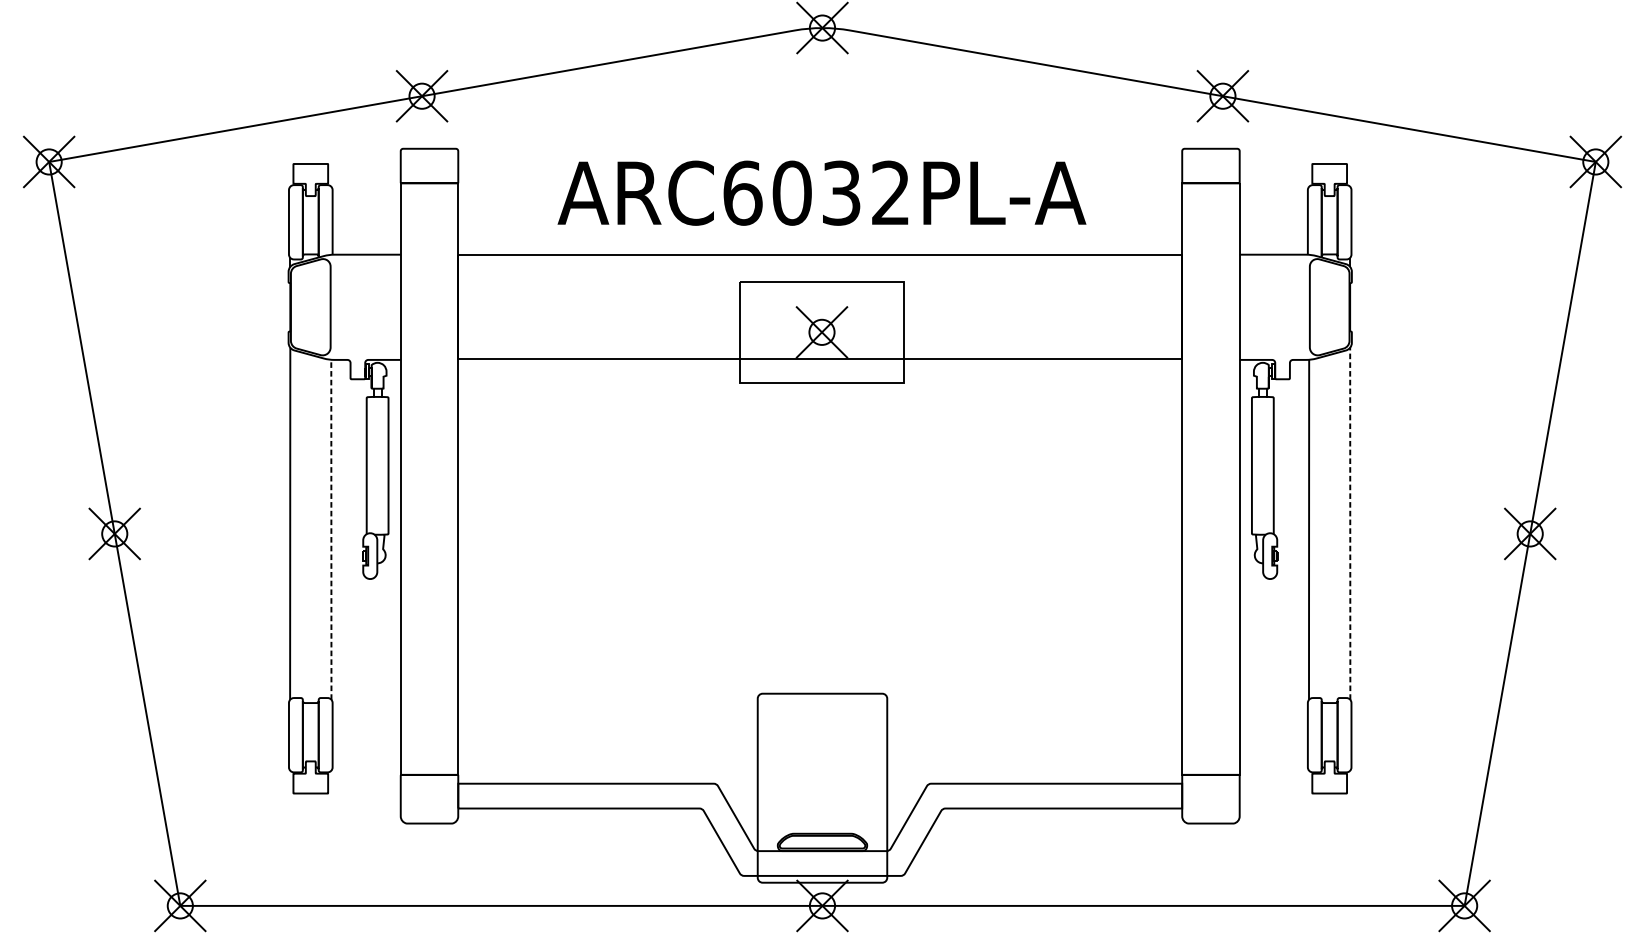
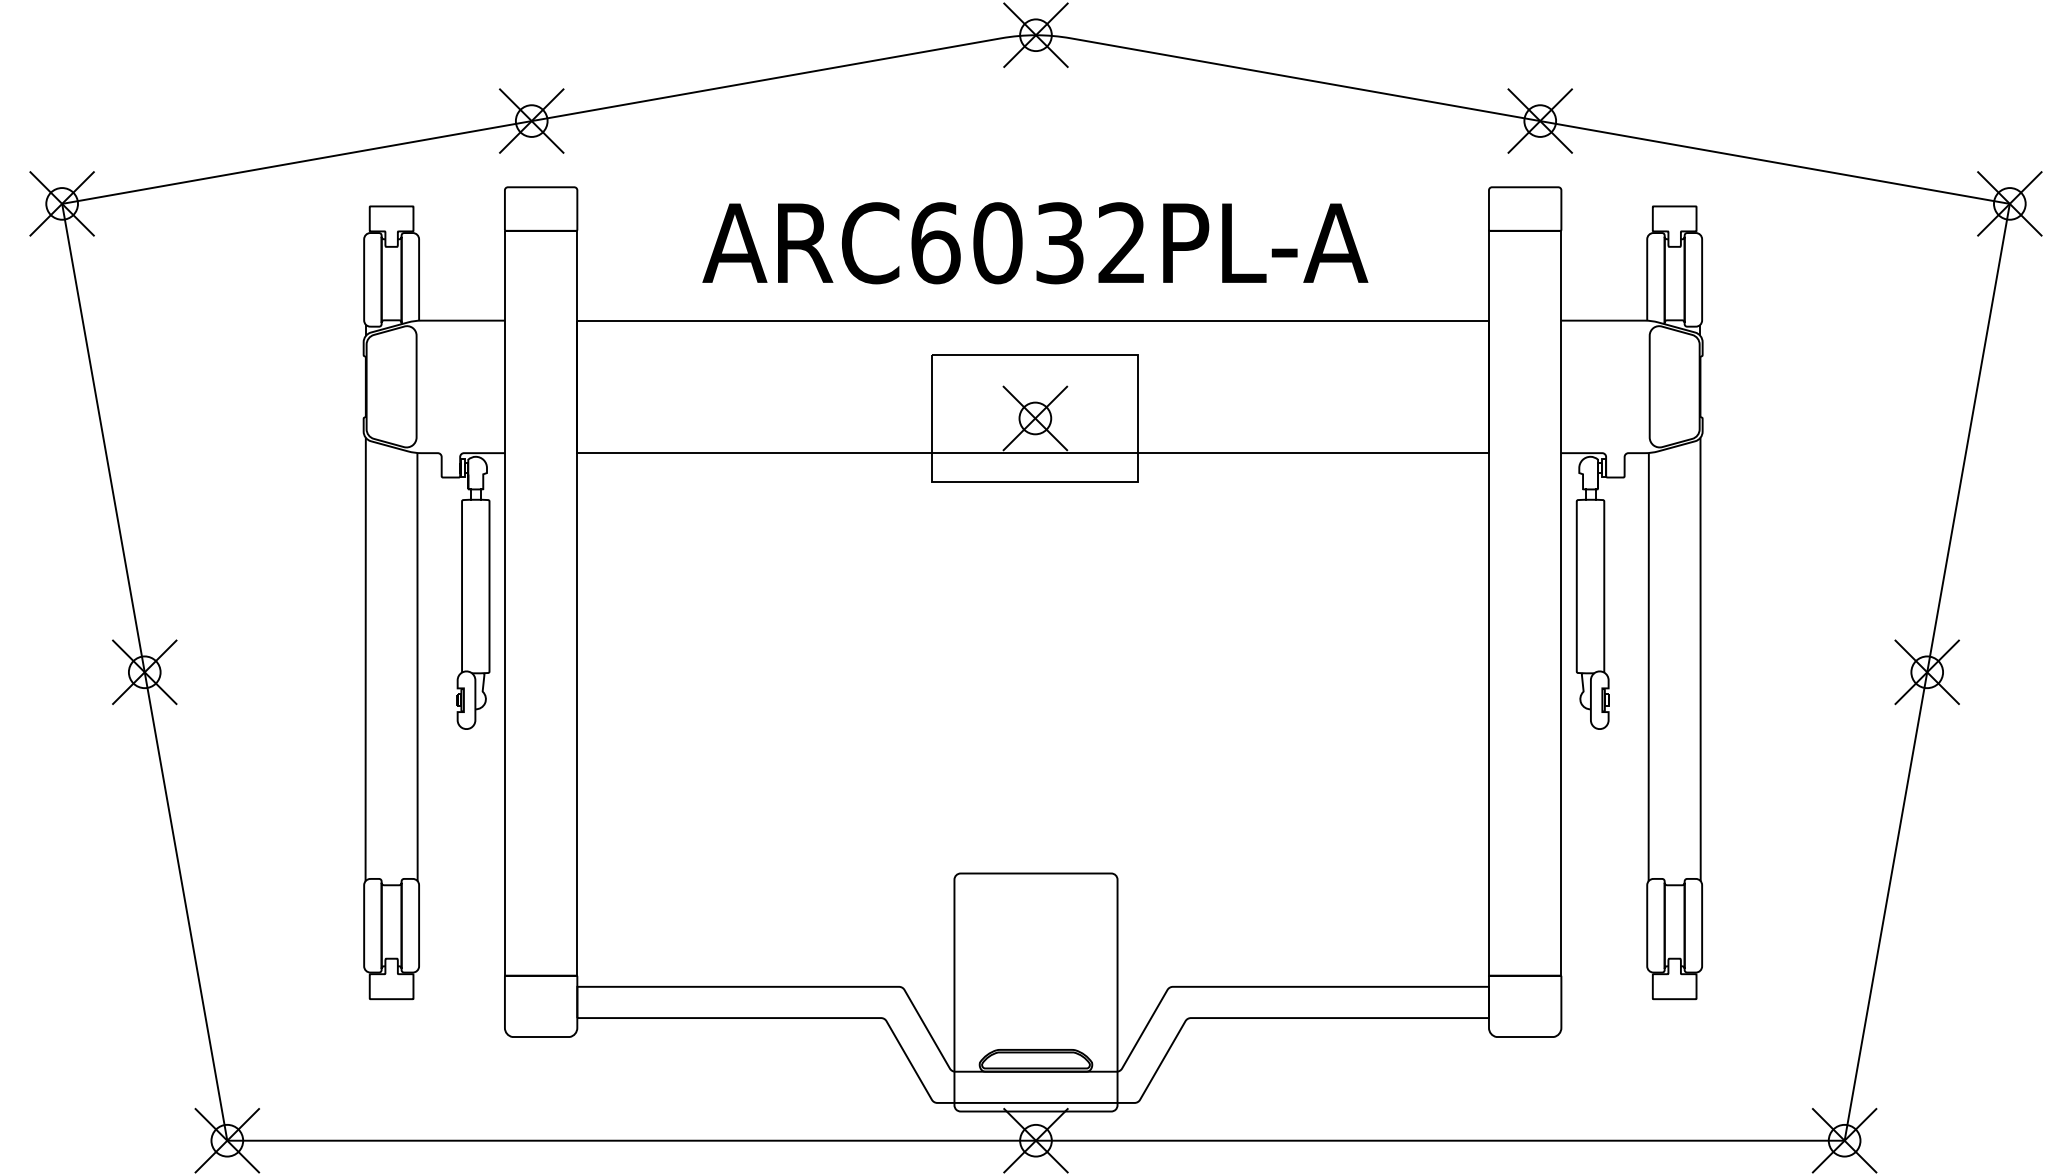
line: (1350, 523) -> (1700, 659), dashed -> solid
line: (331, 529) -> (417, 666), dashed -> solid

